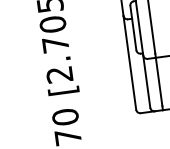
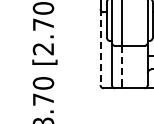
line: (129, 63) -> (100, 47), solid -> dashed
line: (158, 82) -> (121, 65), solid -> dashed

